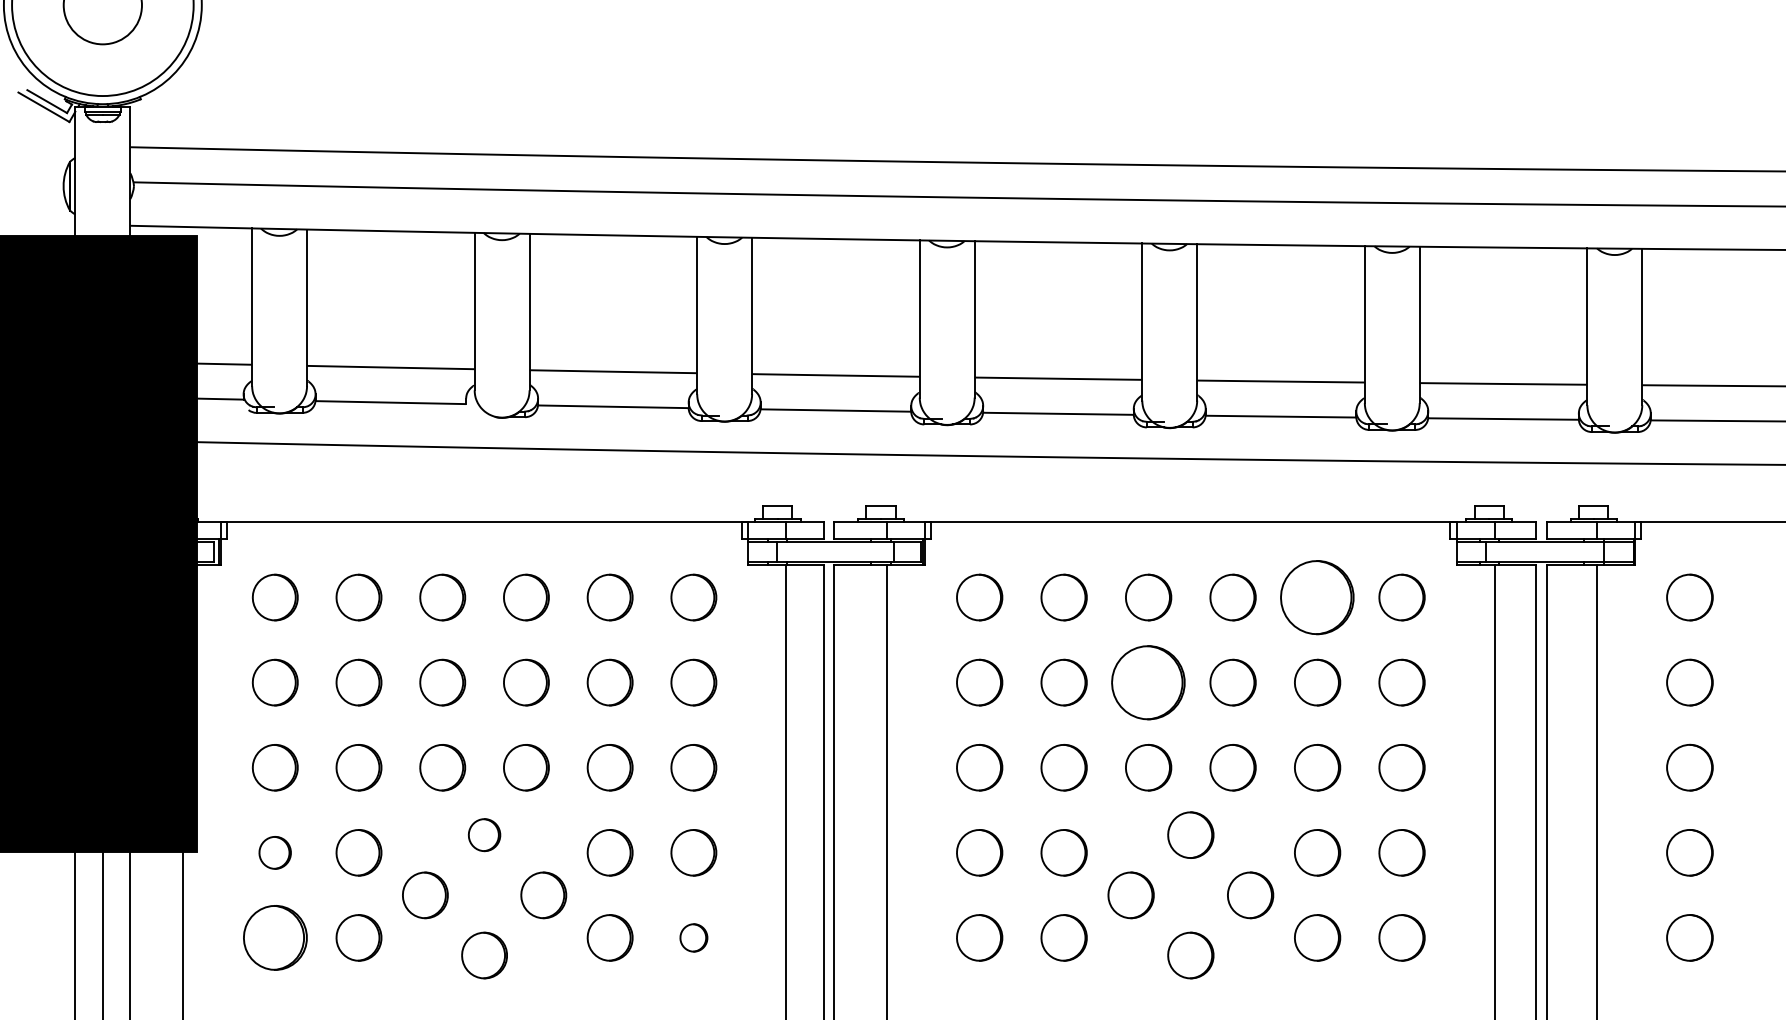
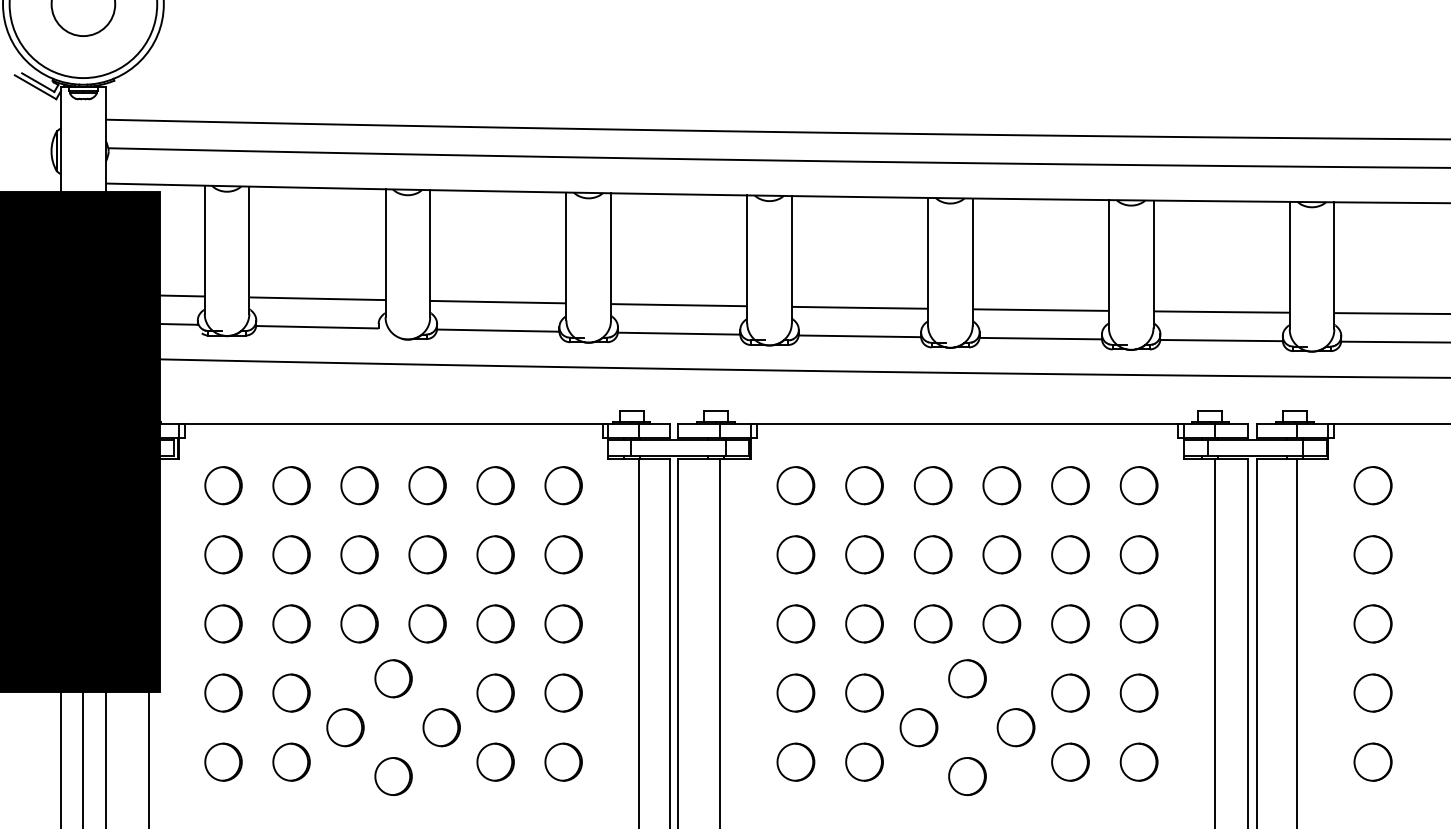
part: (1317, 597) -> (1070, 485), size x0.62
part: (1148, 682) -> (933, 554), size x0.62
part: (484, 834) -> (393, 678), size x1.43
part: (274, 852) -> (222, 692), size x1.43
part: (274, 937) -> (222, 761), size x0.71
part: (693, 937) -> (563, 761), size x1.67

